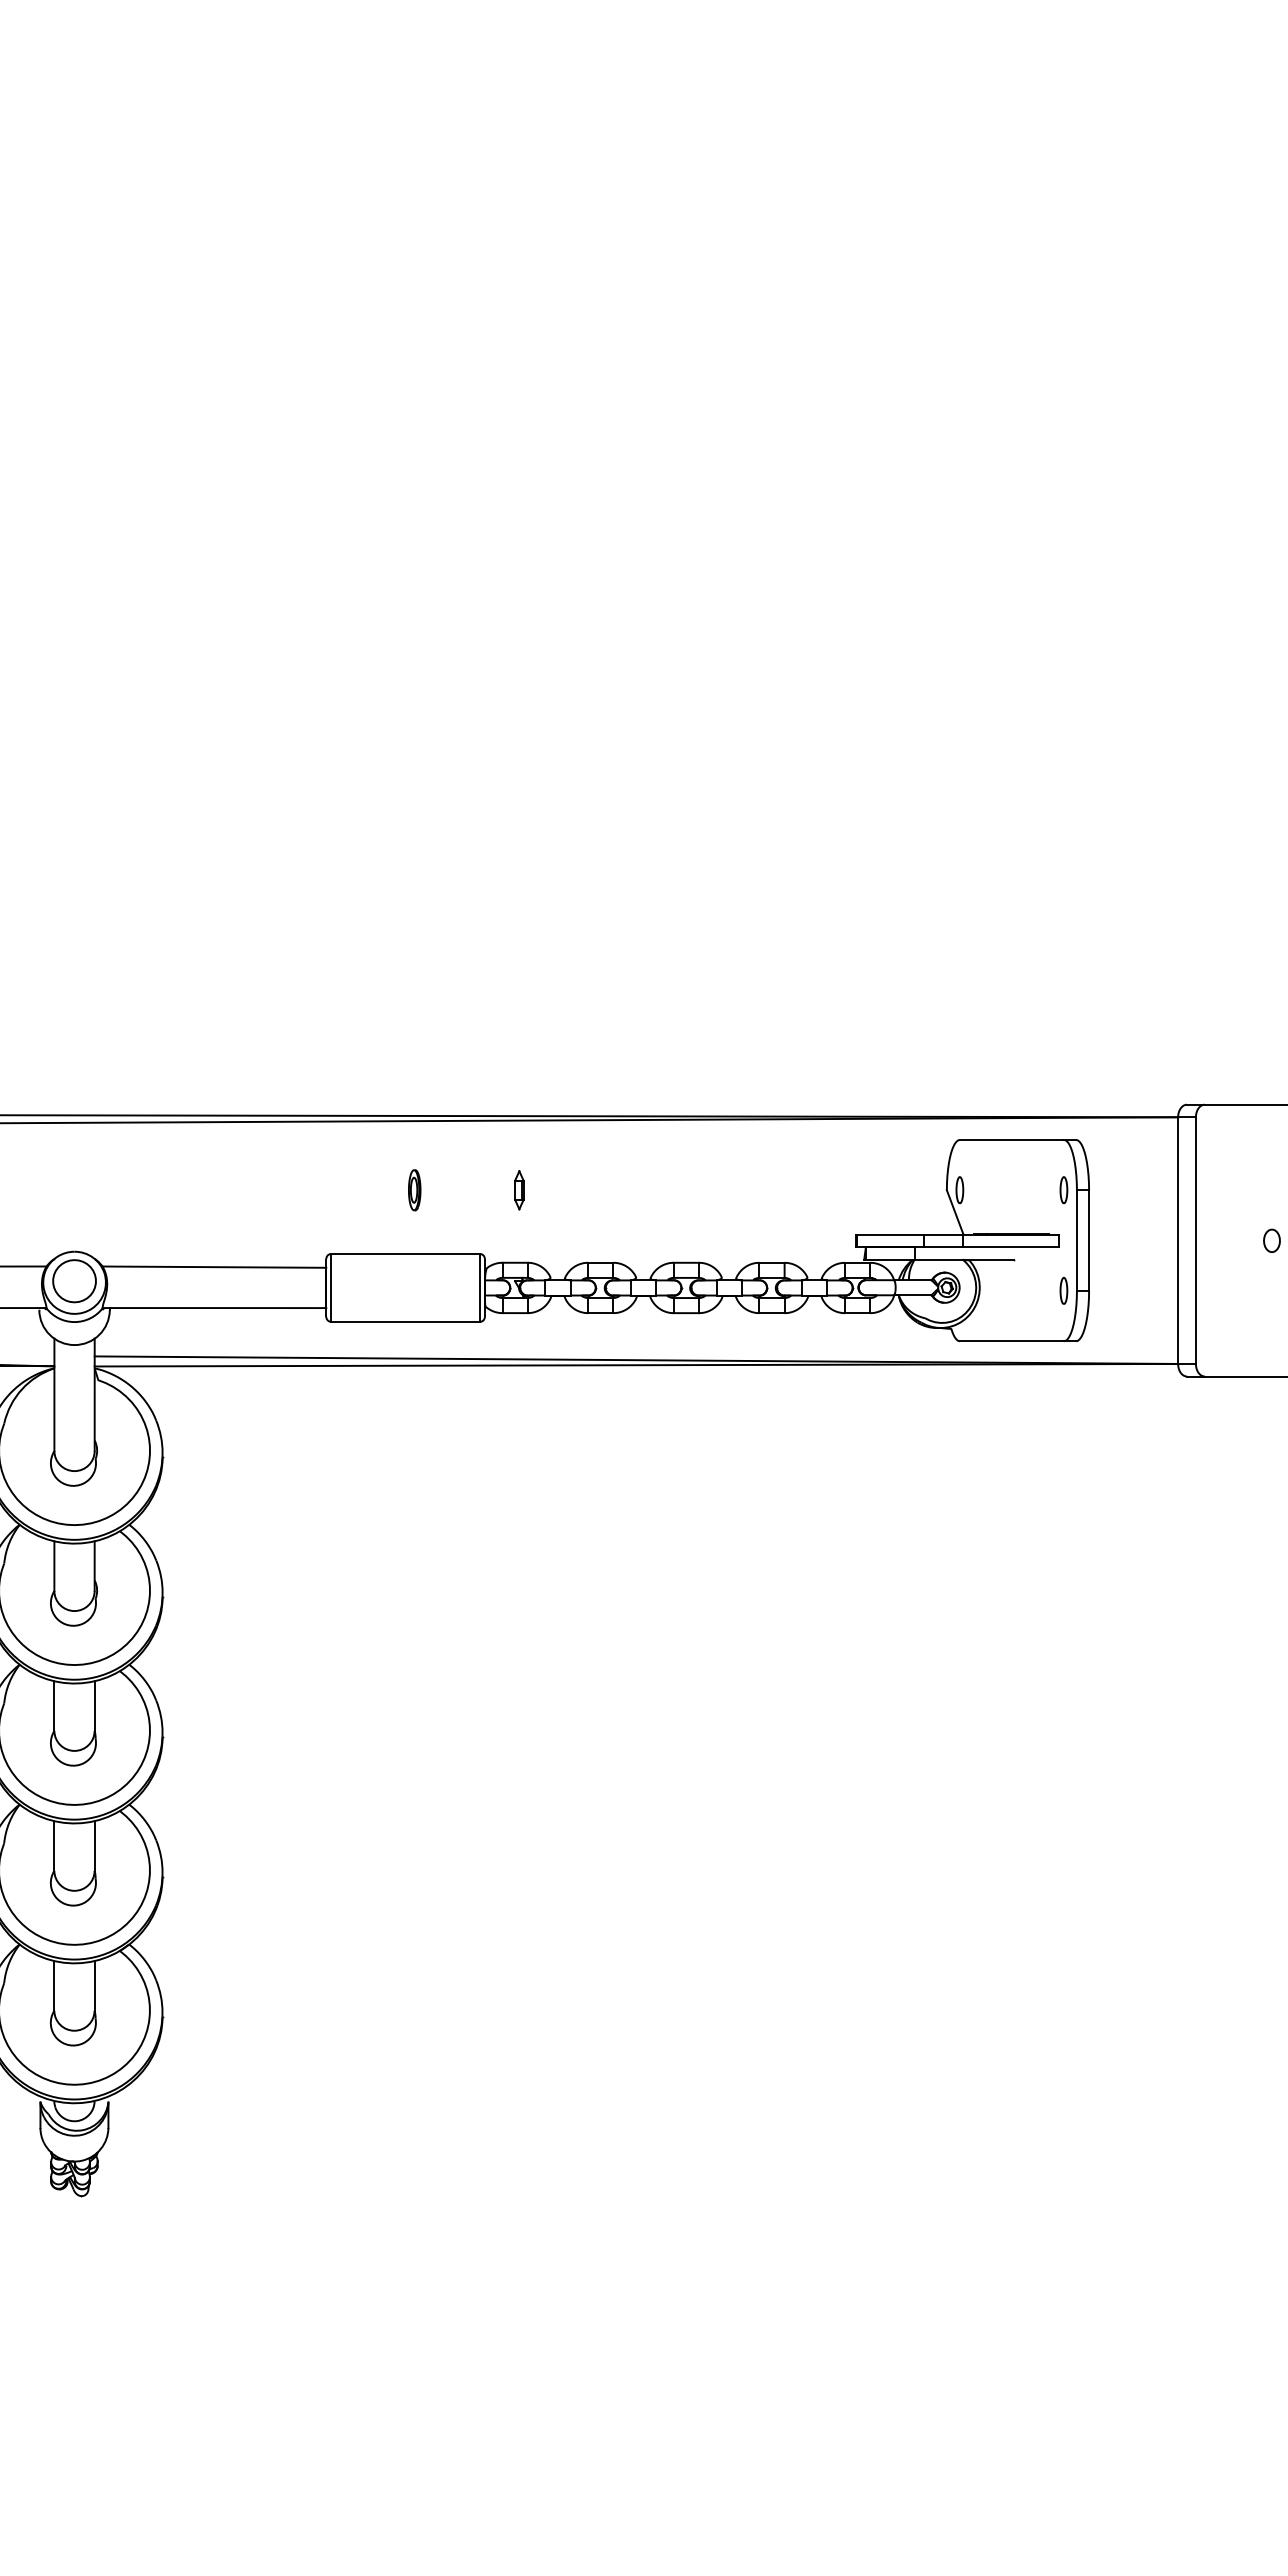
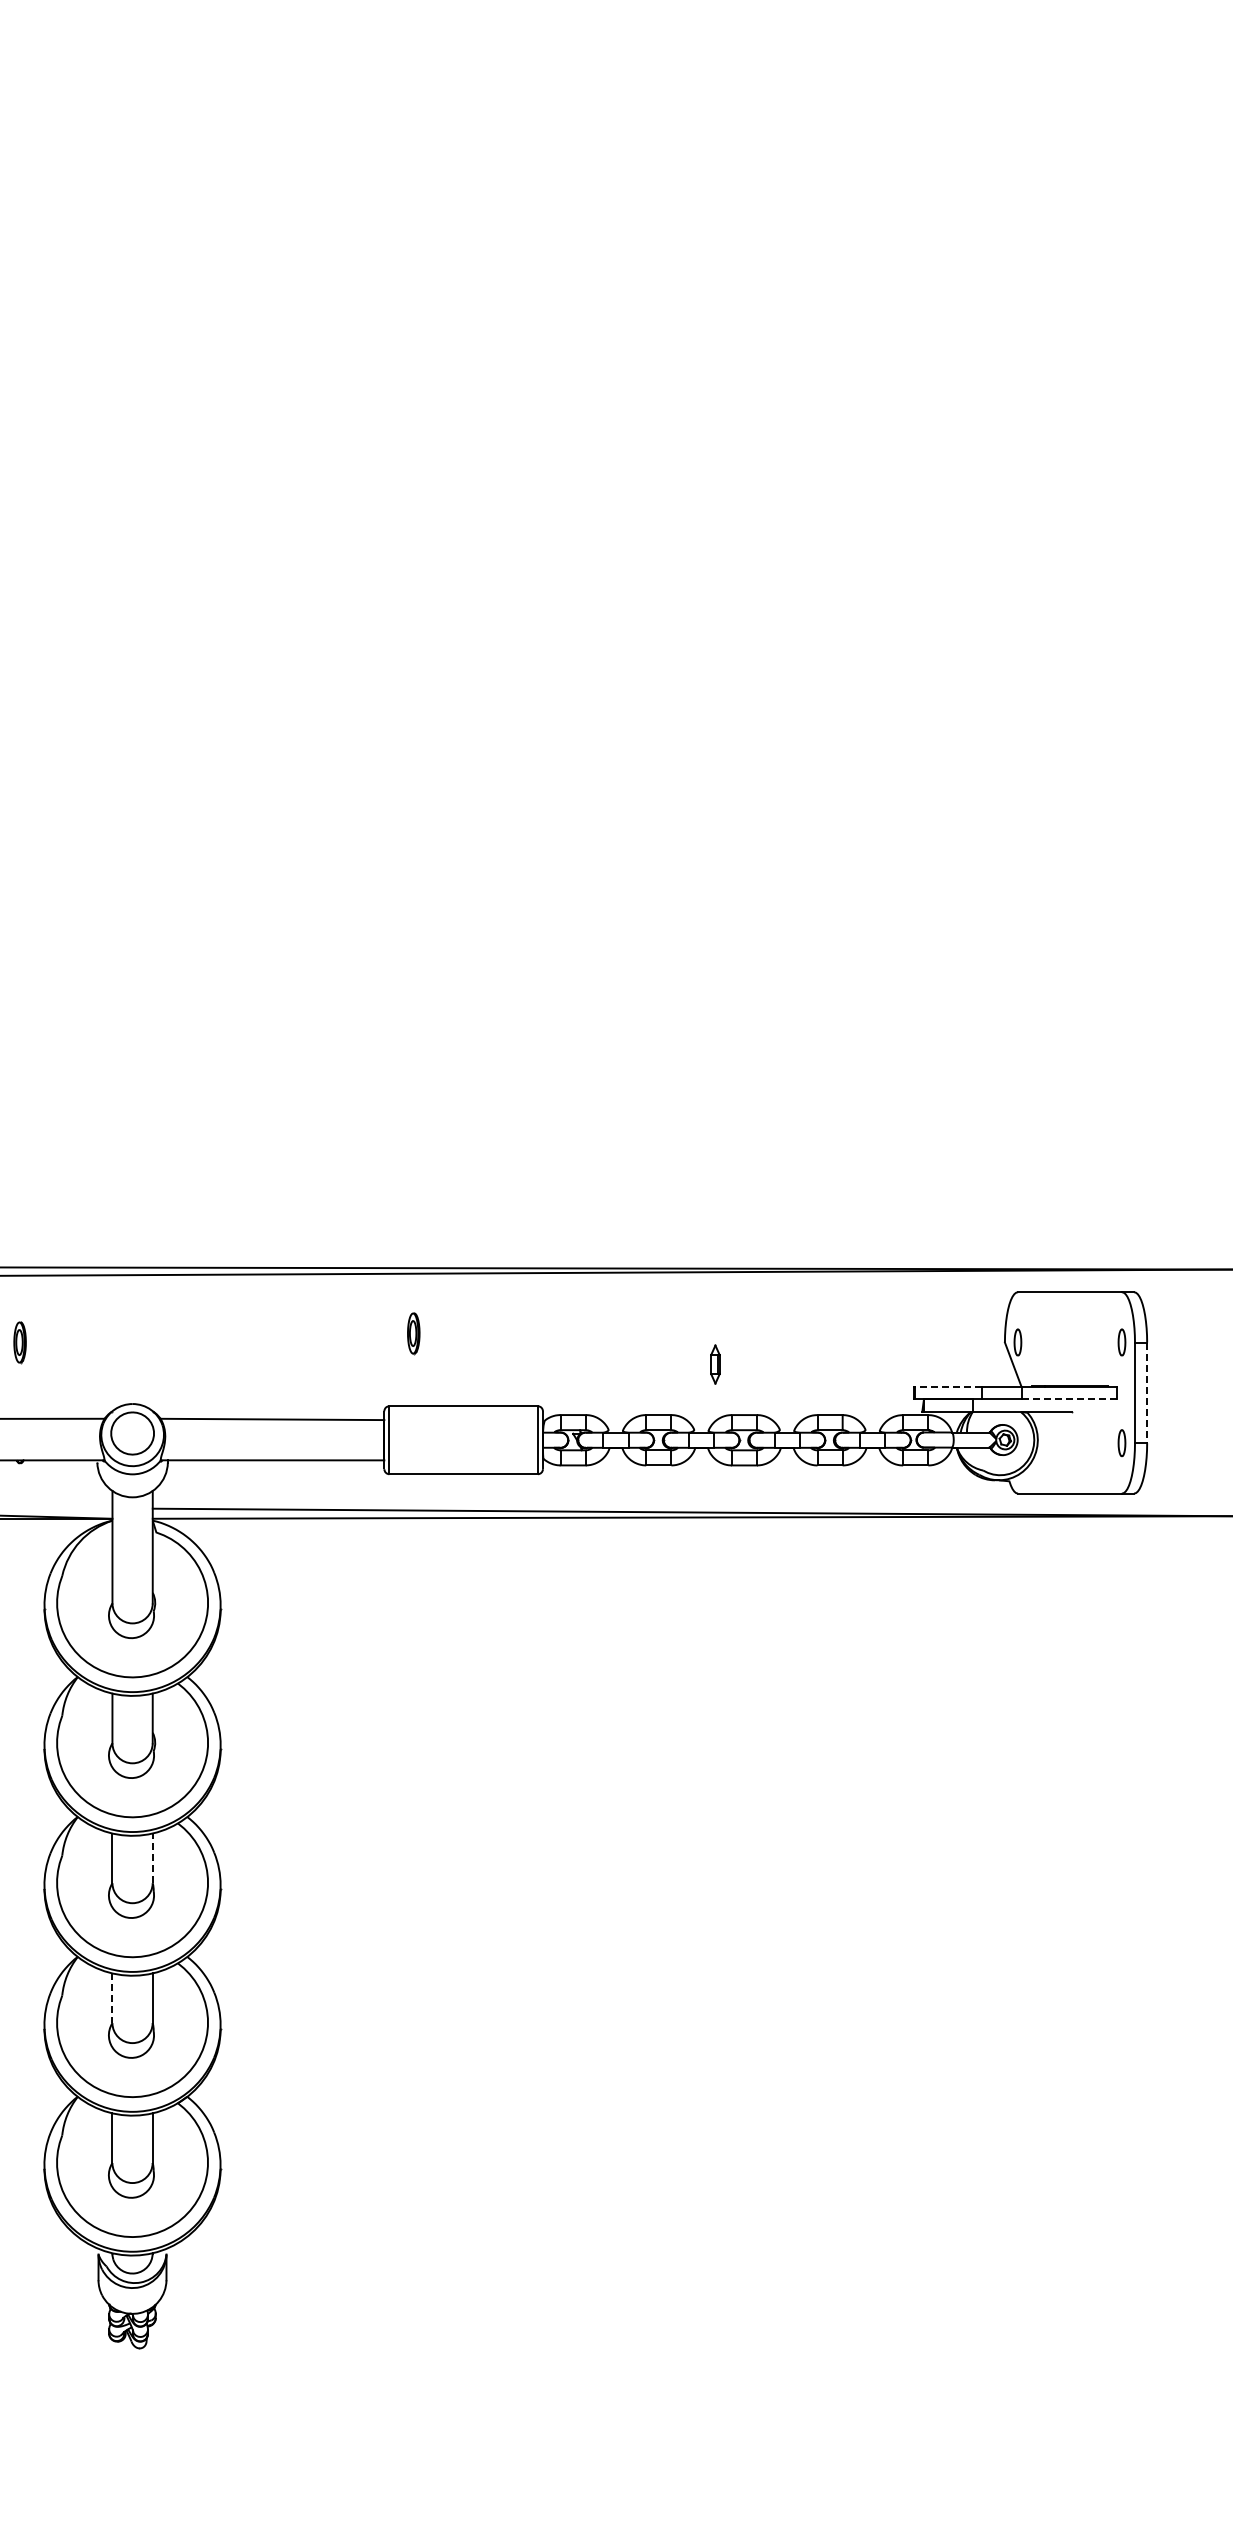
part: (414, 1190) -> (413, 1333), moved
part: (519, 1190) -> (715, 1364), moved
line: (889, 1234) -> (947, 1386), solid -> dashed
line: (1089, 1241) -> (1147, 1393), solid -> dashed
line: (1011, 1247) -> (1069, 1399), solid -> dashed
line: (94, 1706) -> (152, 1858), solid -> dashed
line: (54, 1846) -> (112, 1998), solid -> dashed

